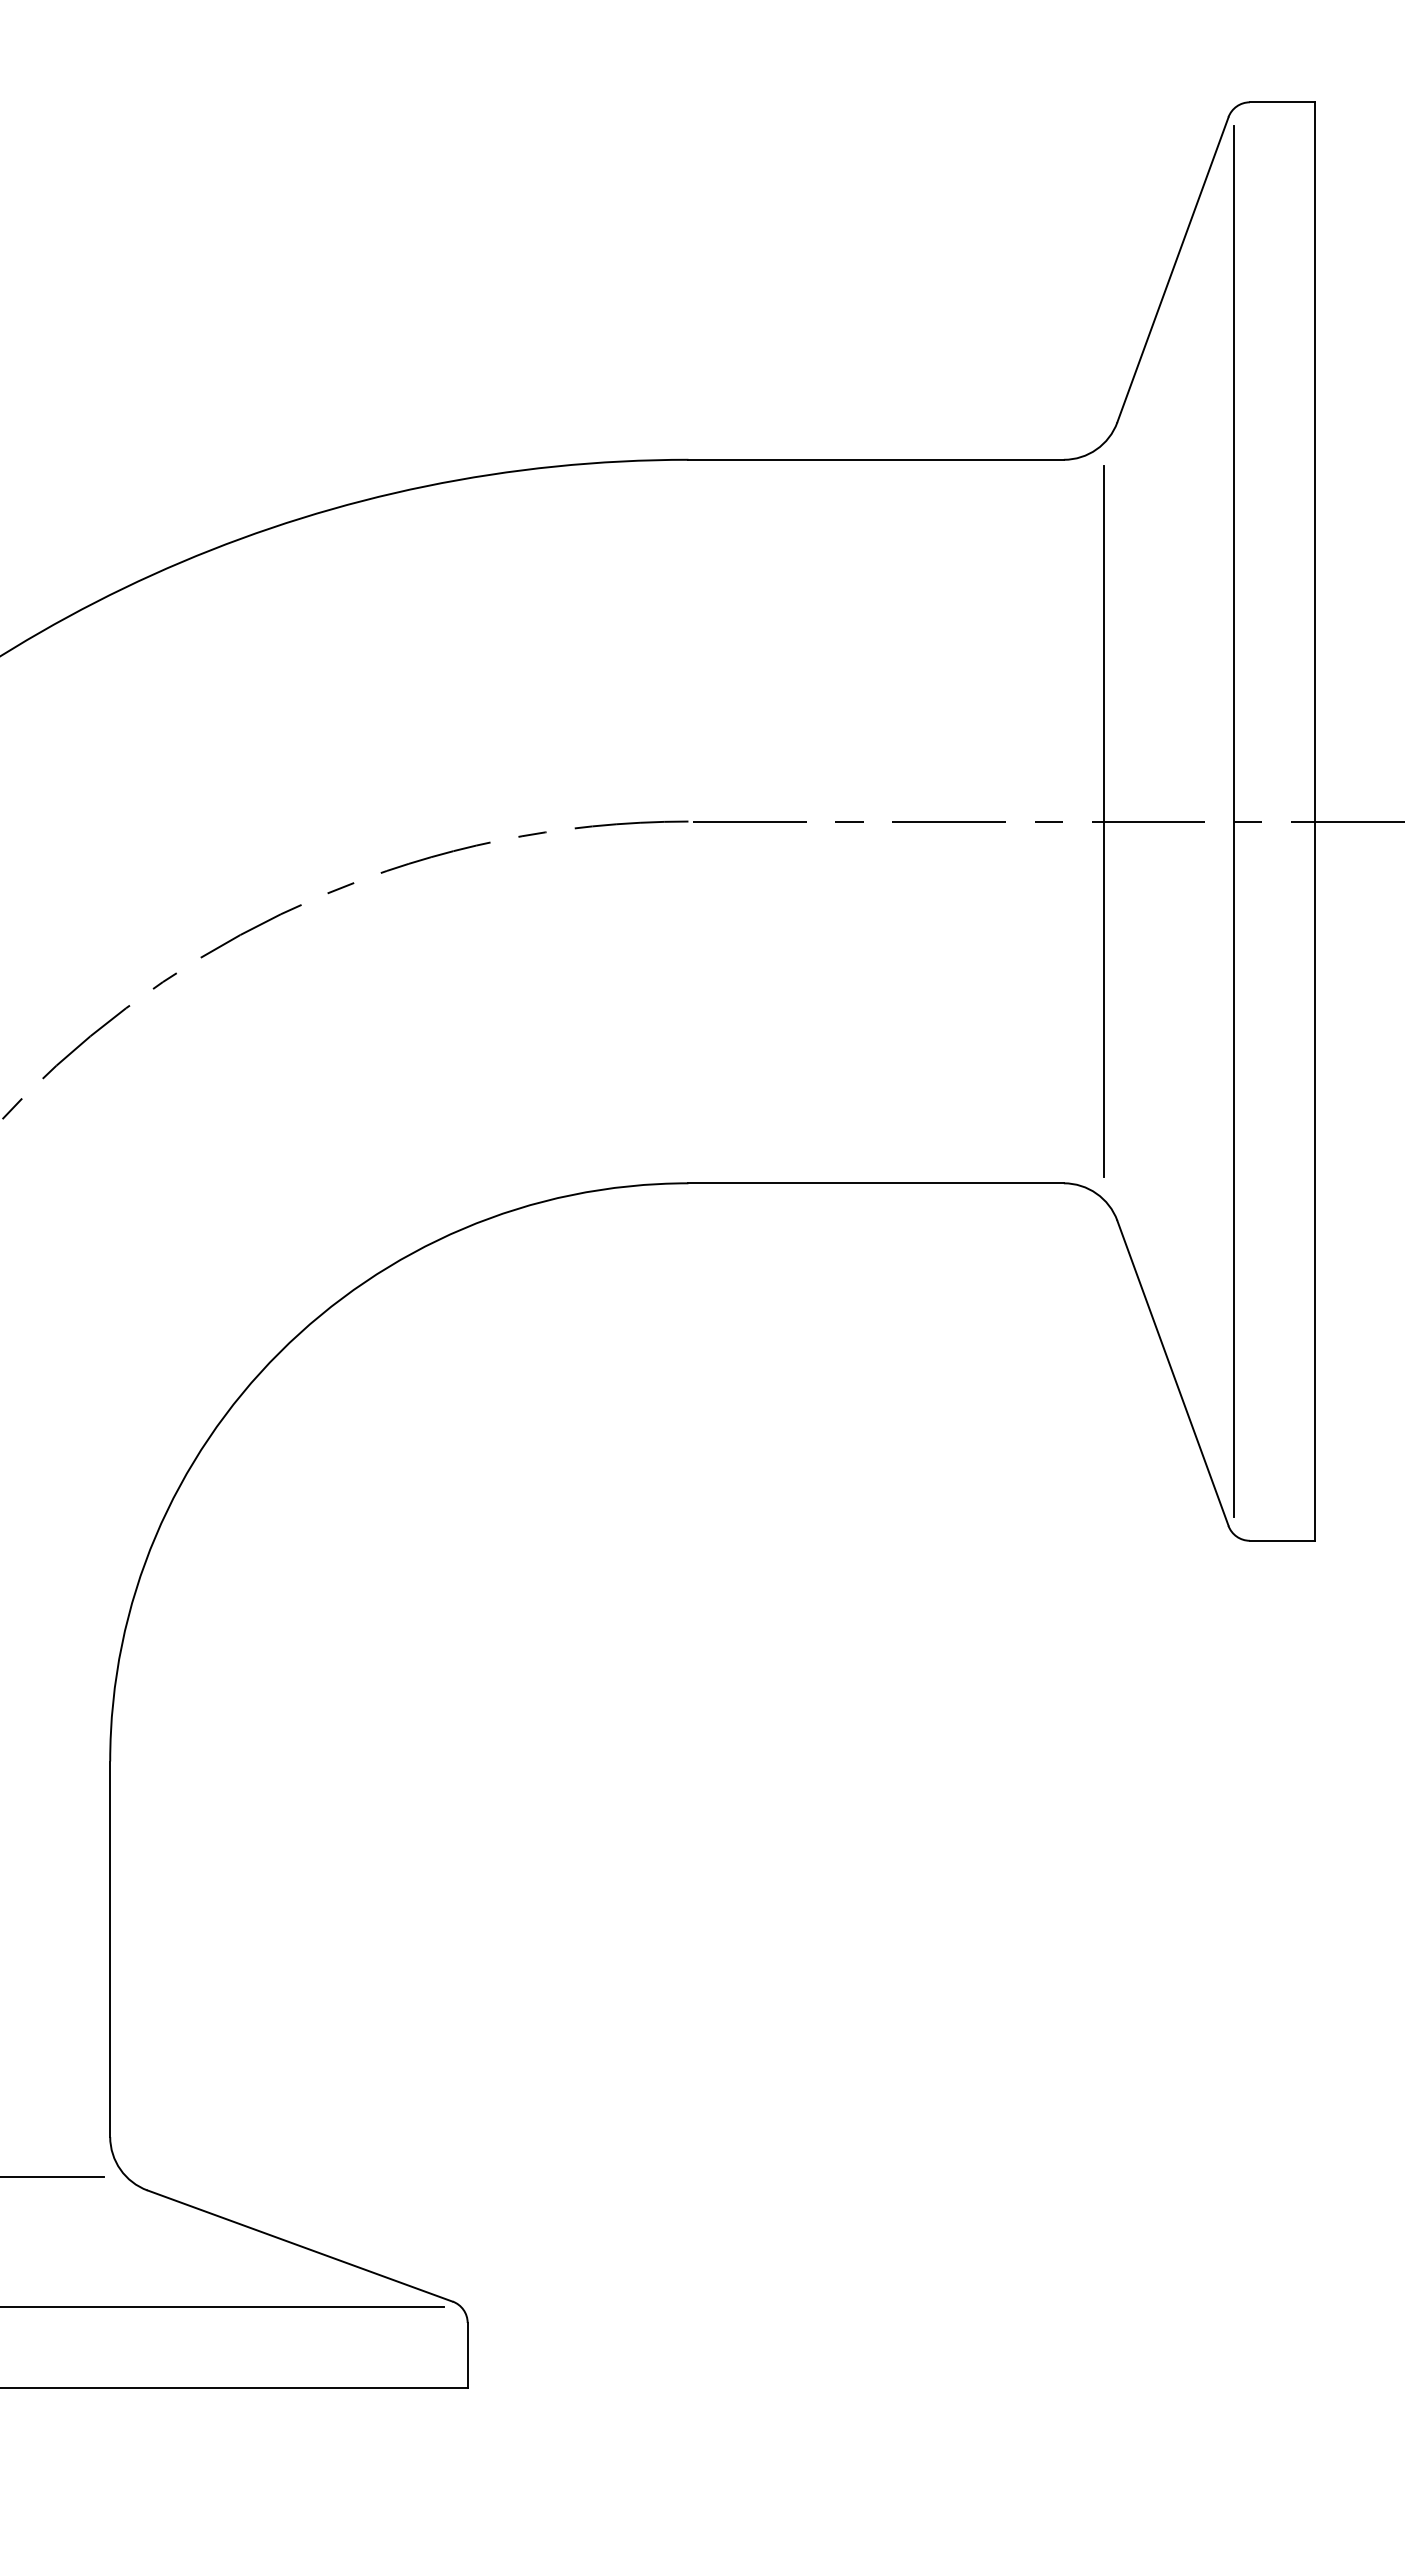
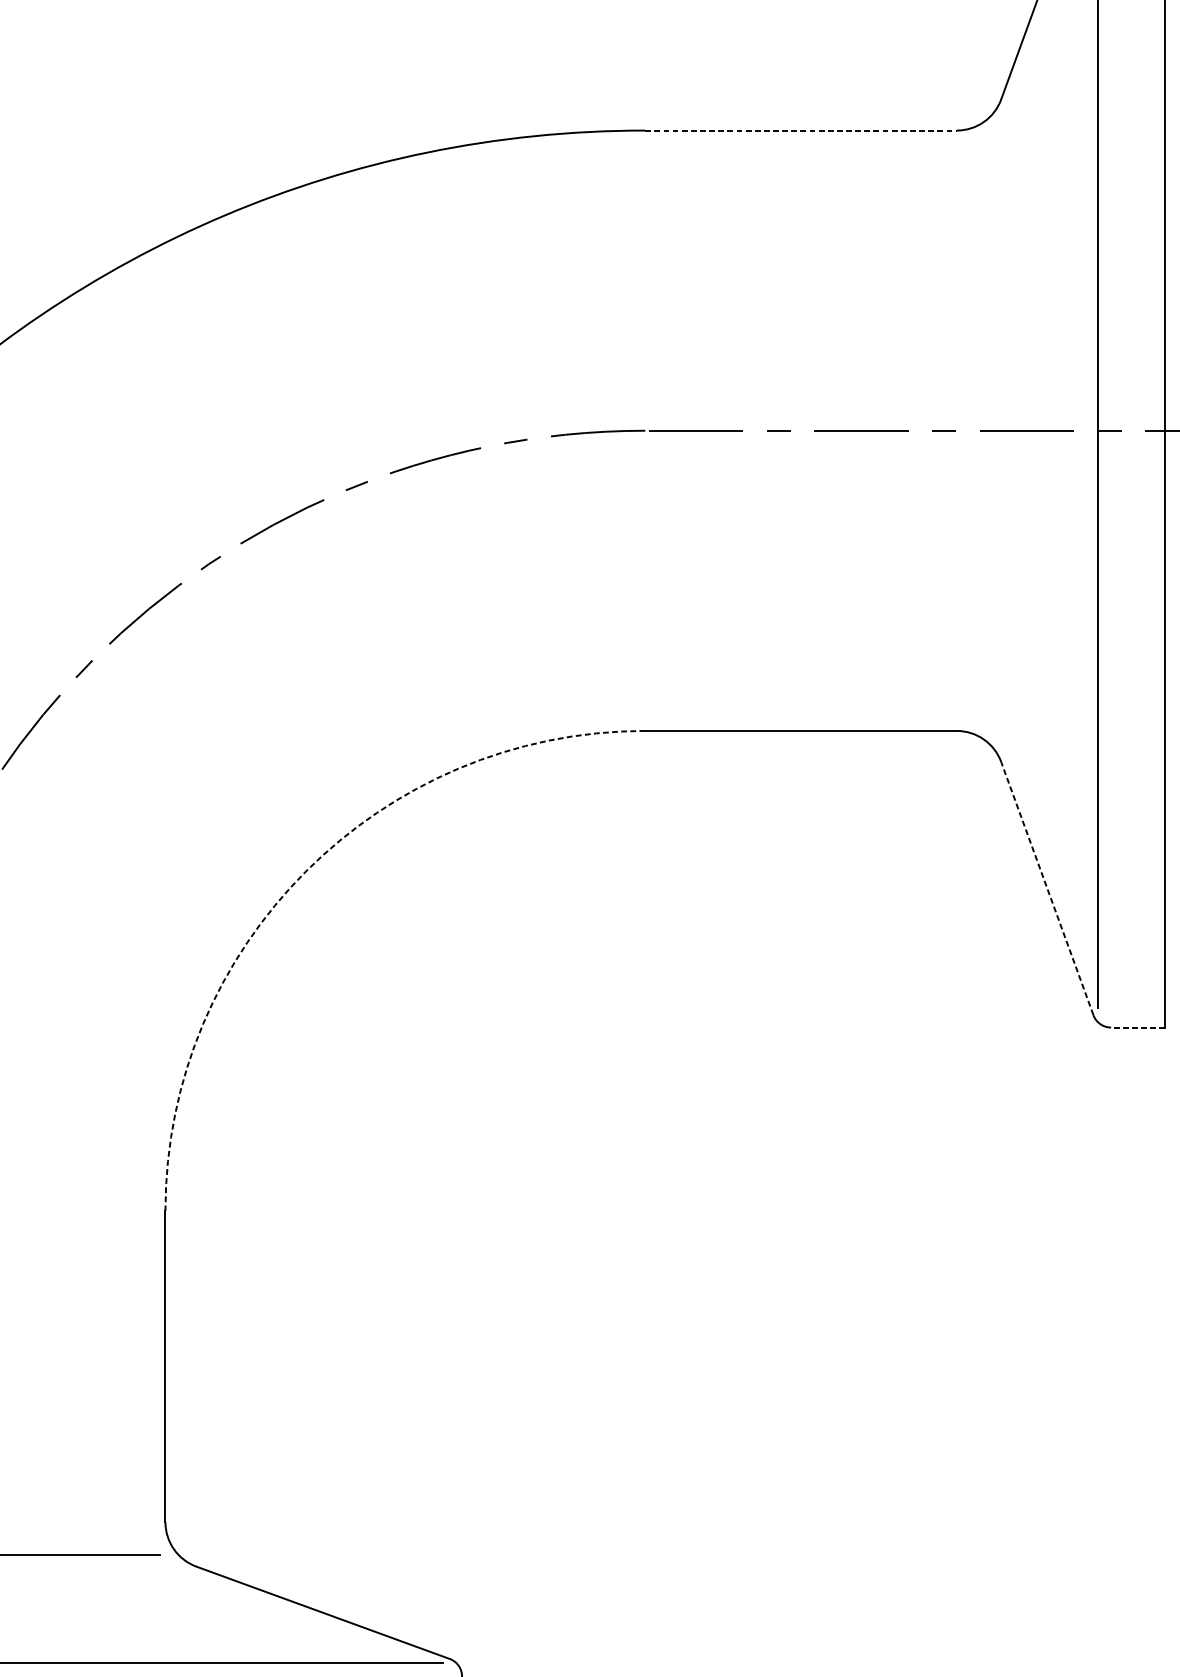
line: (876, 459) -> (801, 130), solid -> dashed
line: (1103, 821) -> (989, 430), removed
arc: (279, 1352) -> (305, 871), solid -> dashed
line: (1172, 1372) -> (1046, 887), solid -> dashed
line: (1282, 1540) -> (1138, 1027), solid -> dashed

